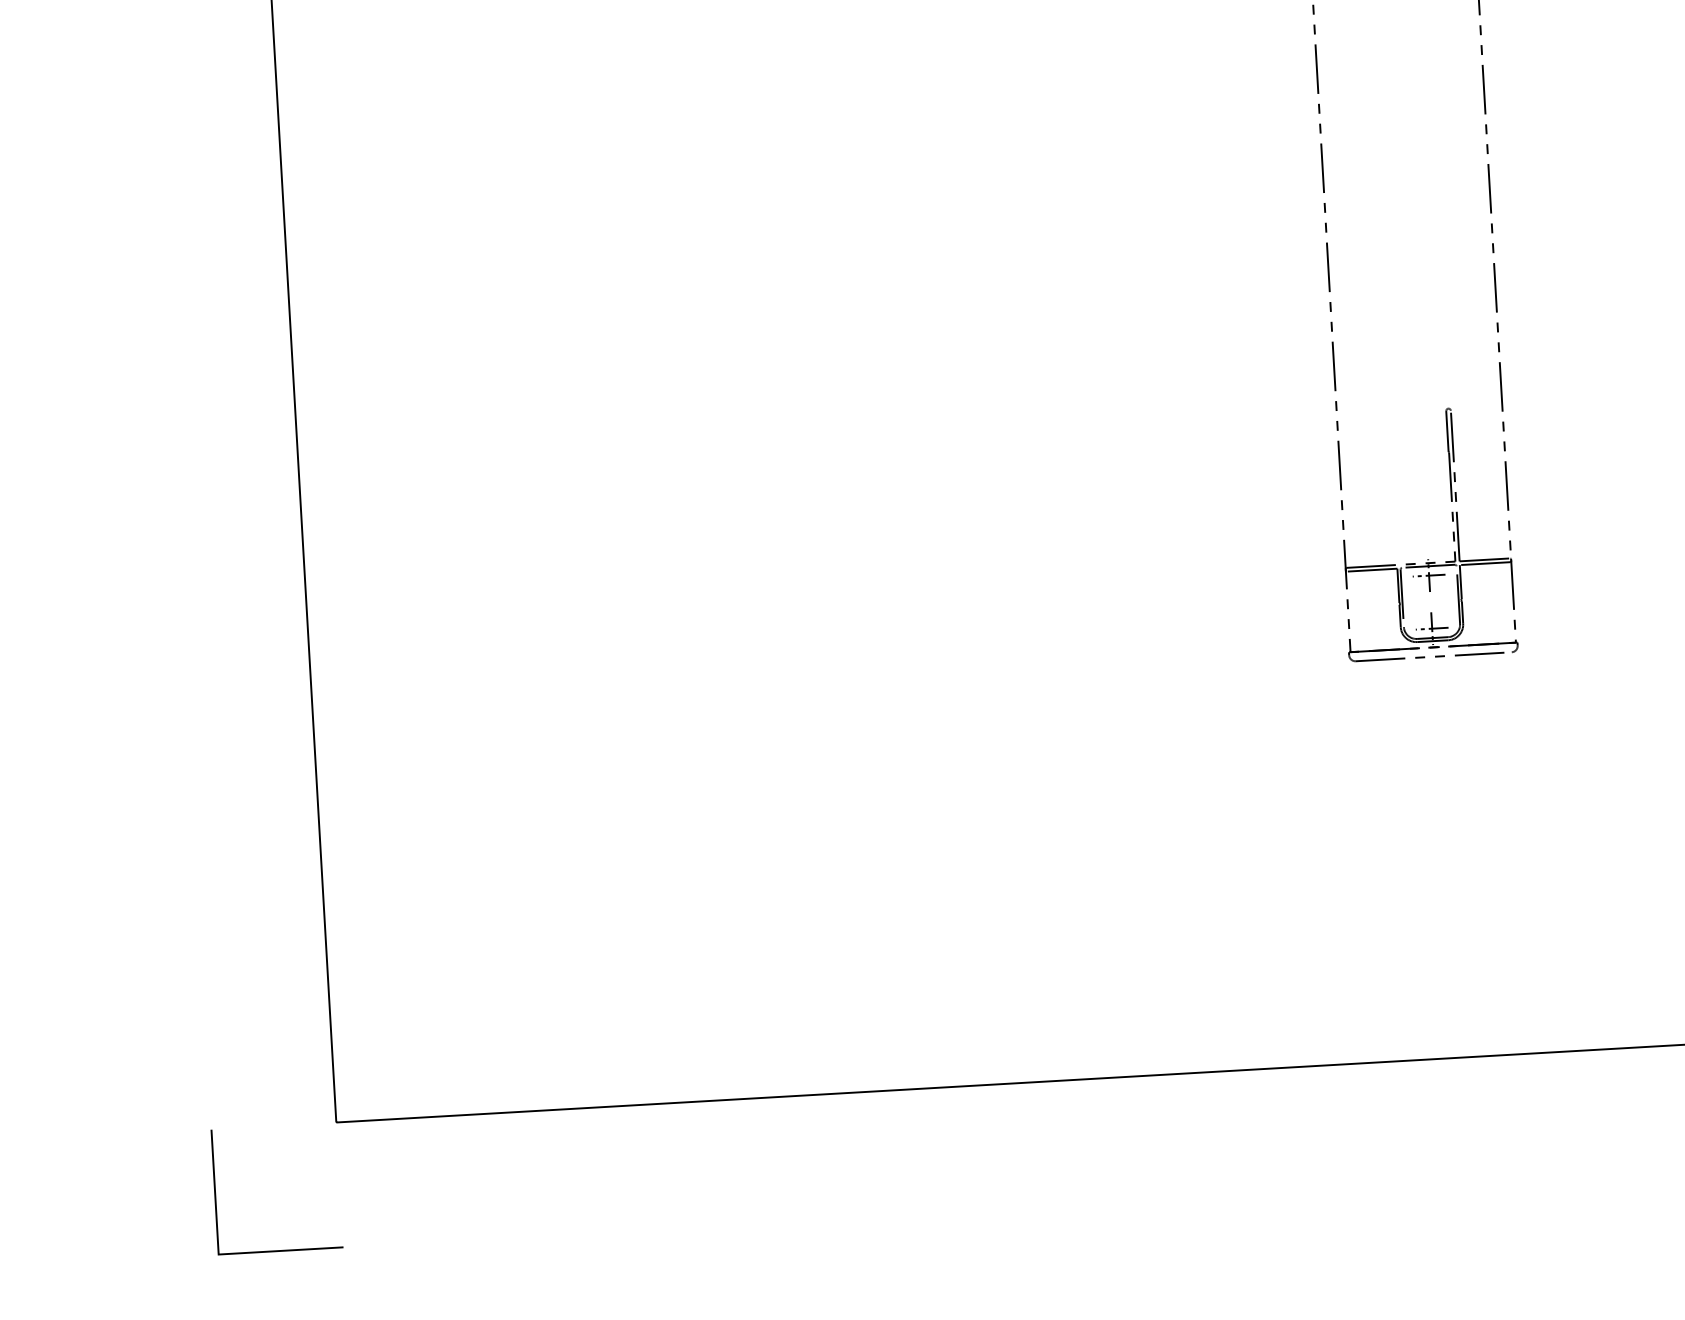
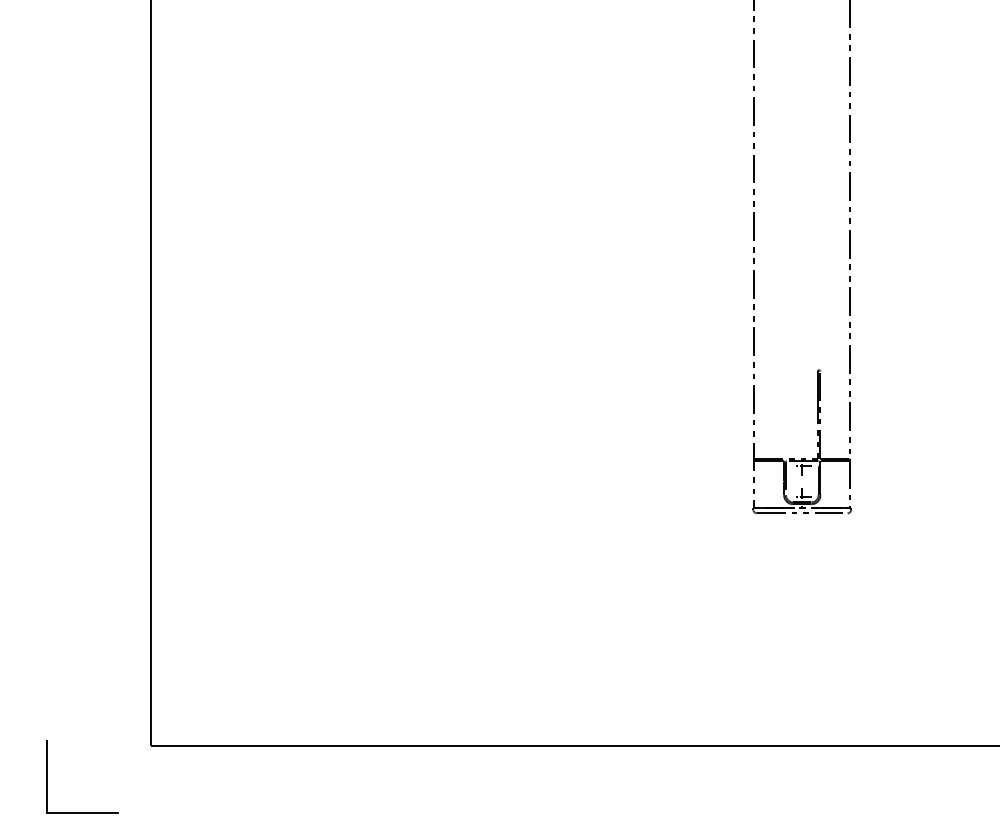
line: (216, 1191) -> (47, 776), moved

